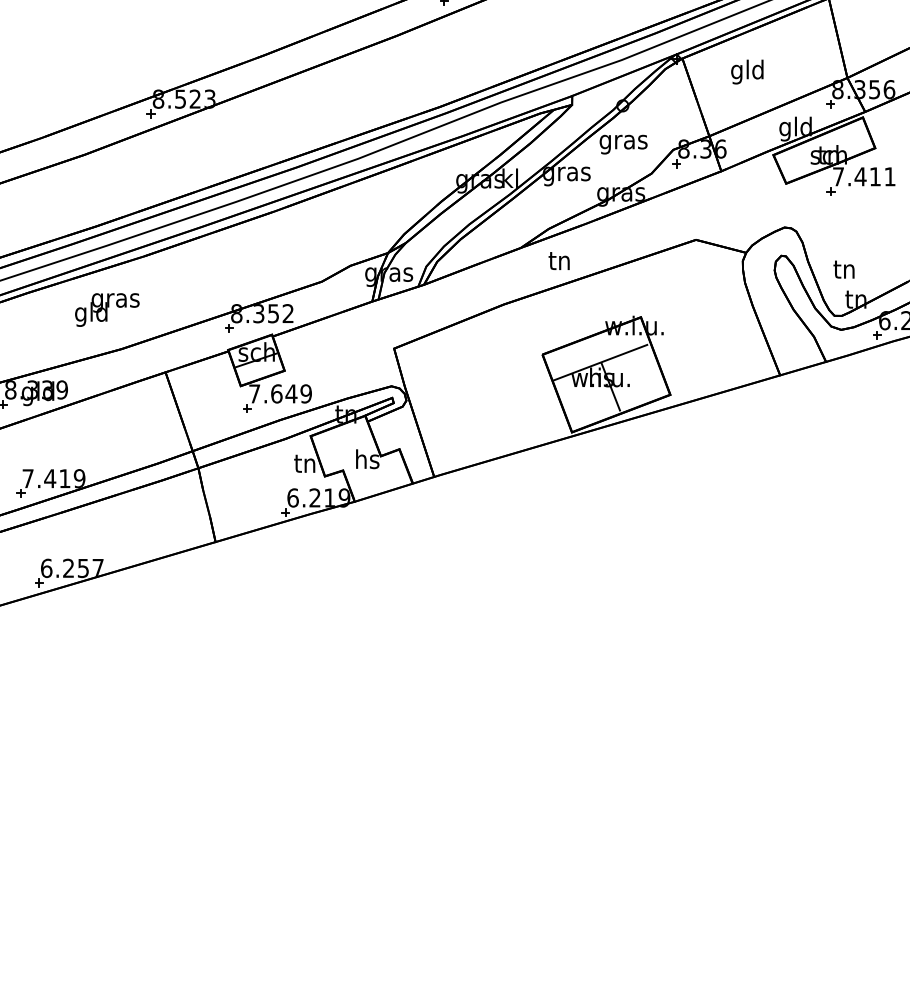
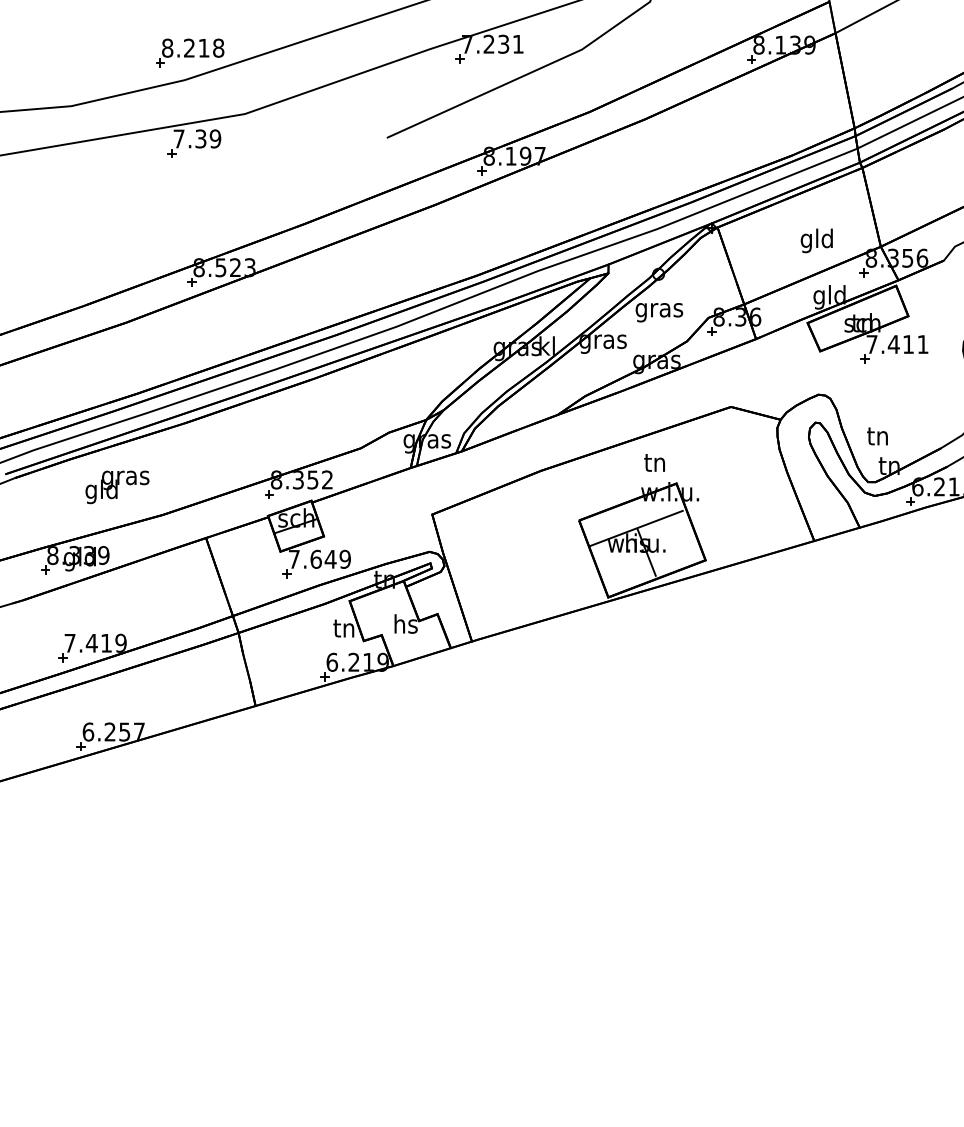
text: (747, 71) -> (816, 240), moved
text: (559, 260) -> (654, 462), moved
text: (107, 310) -> (117, 487), moved

